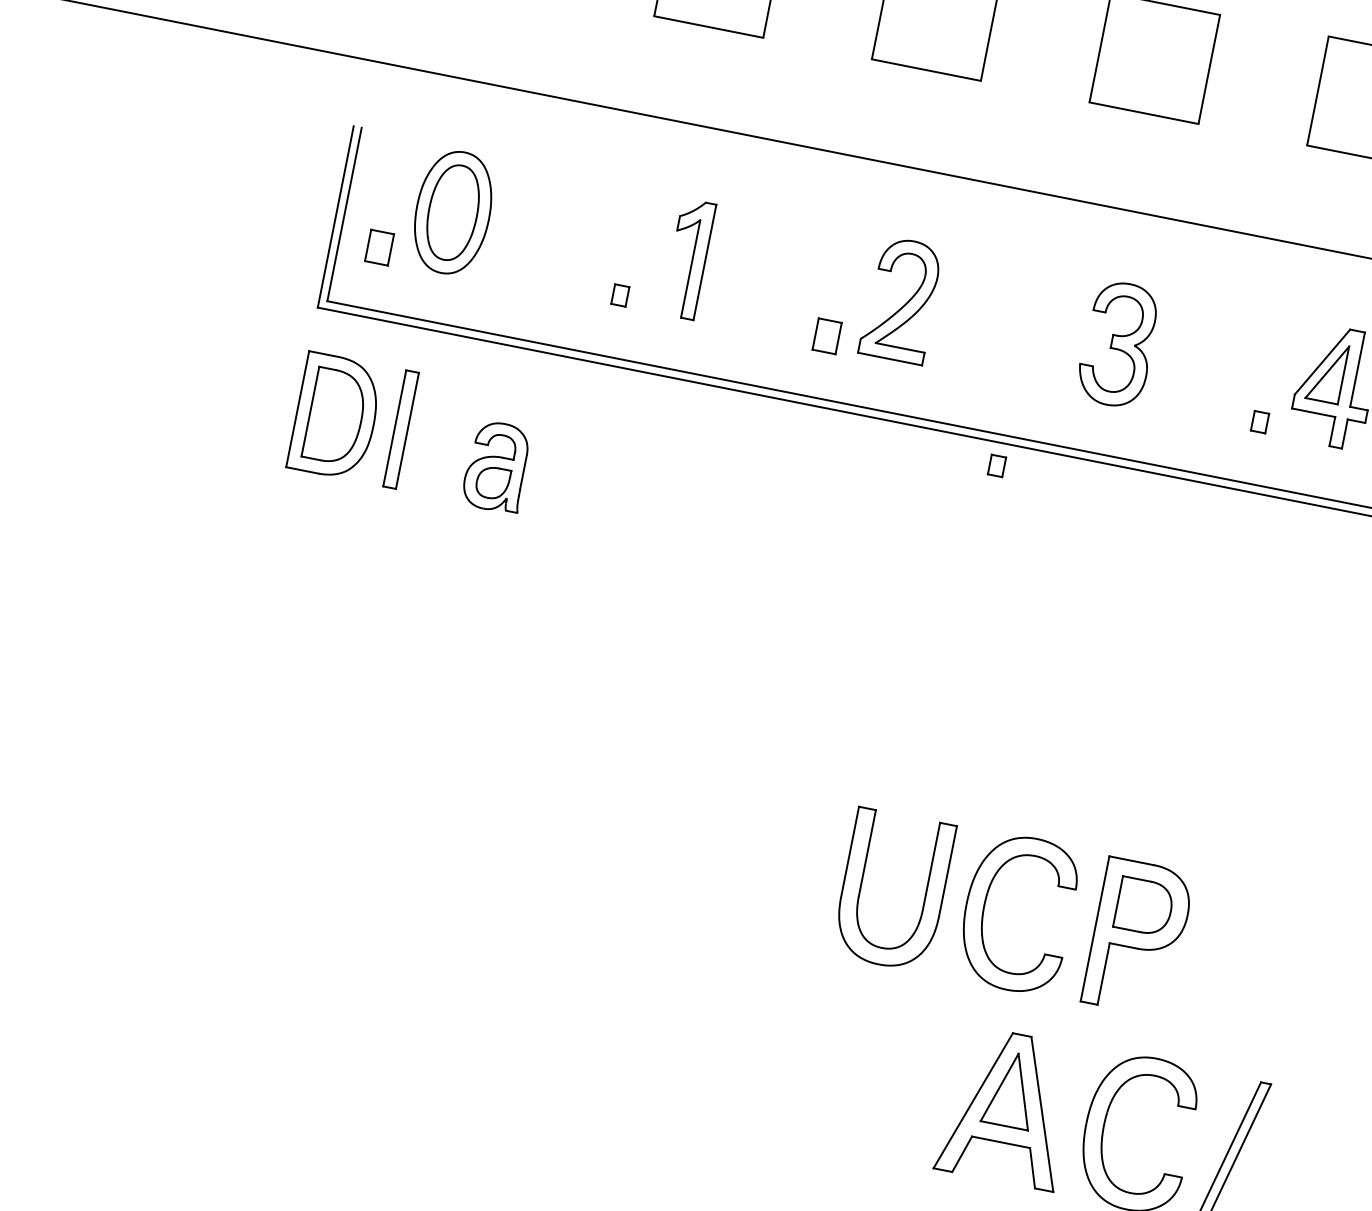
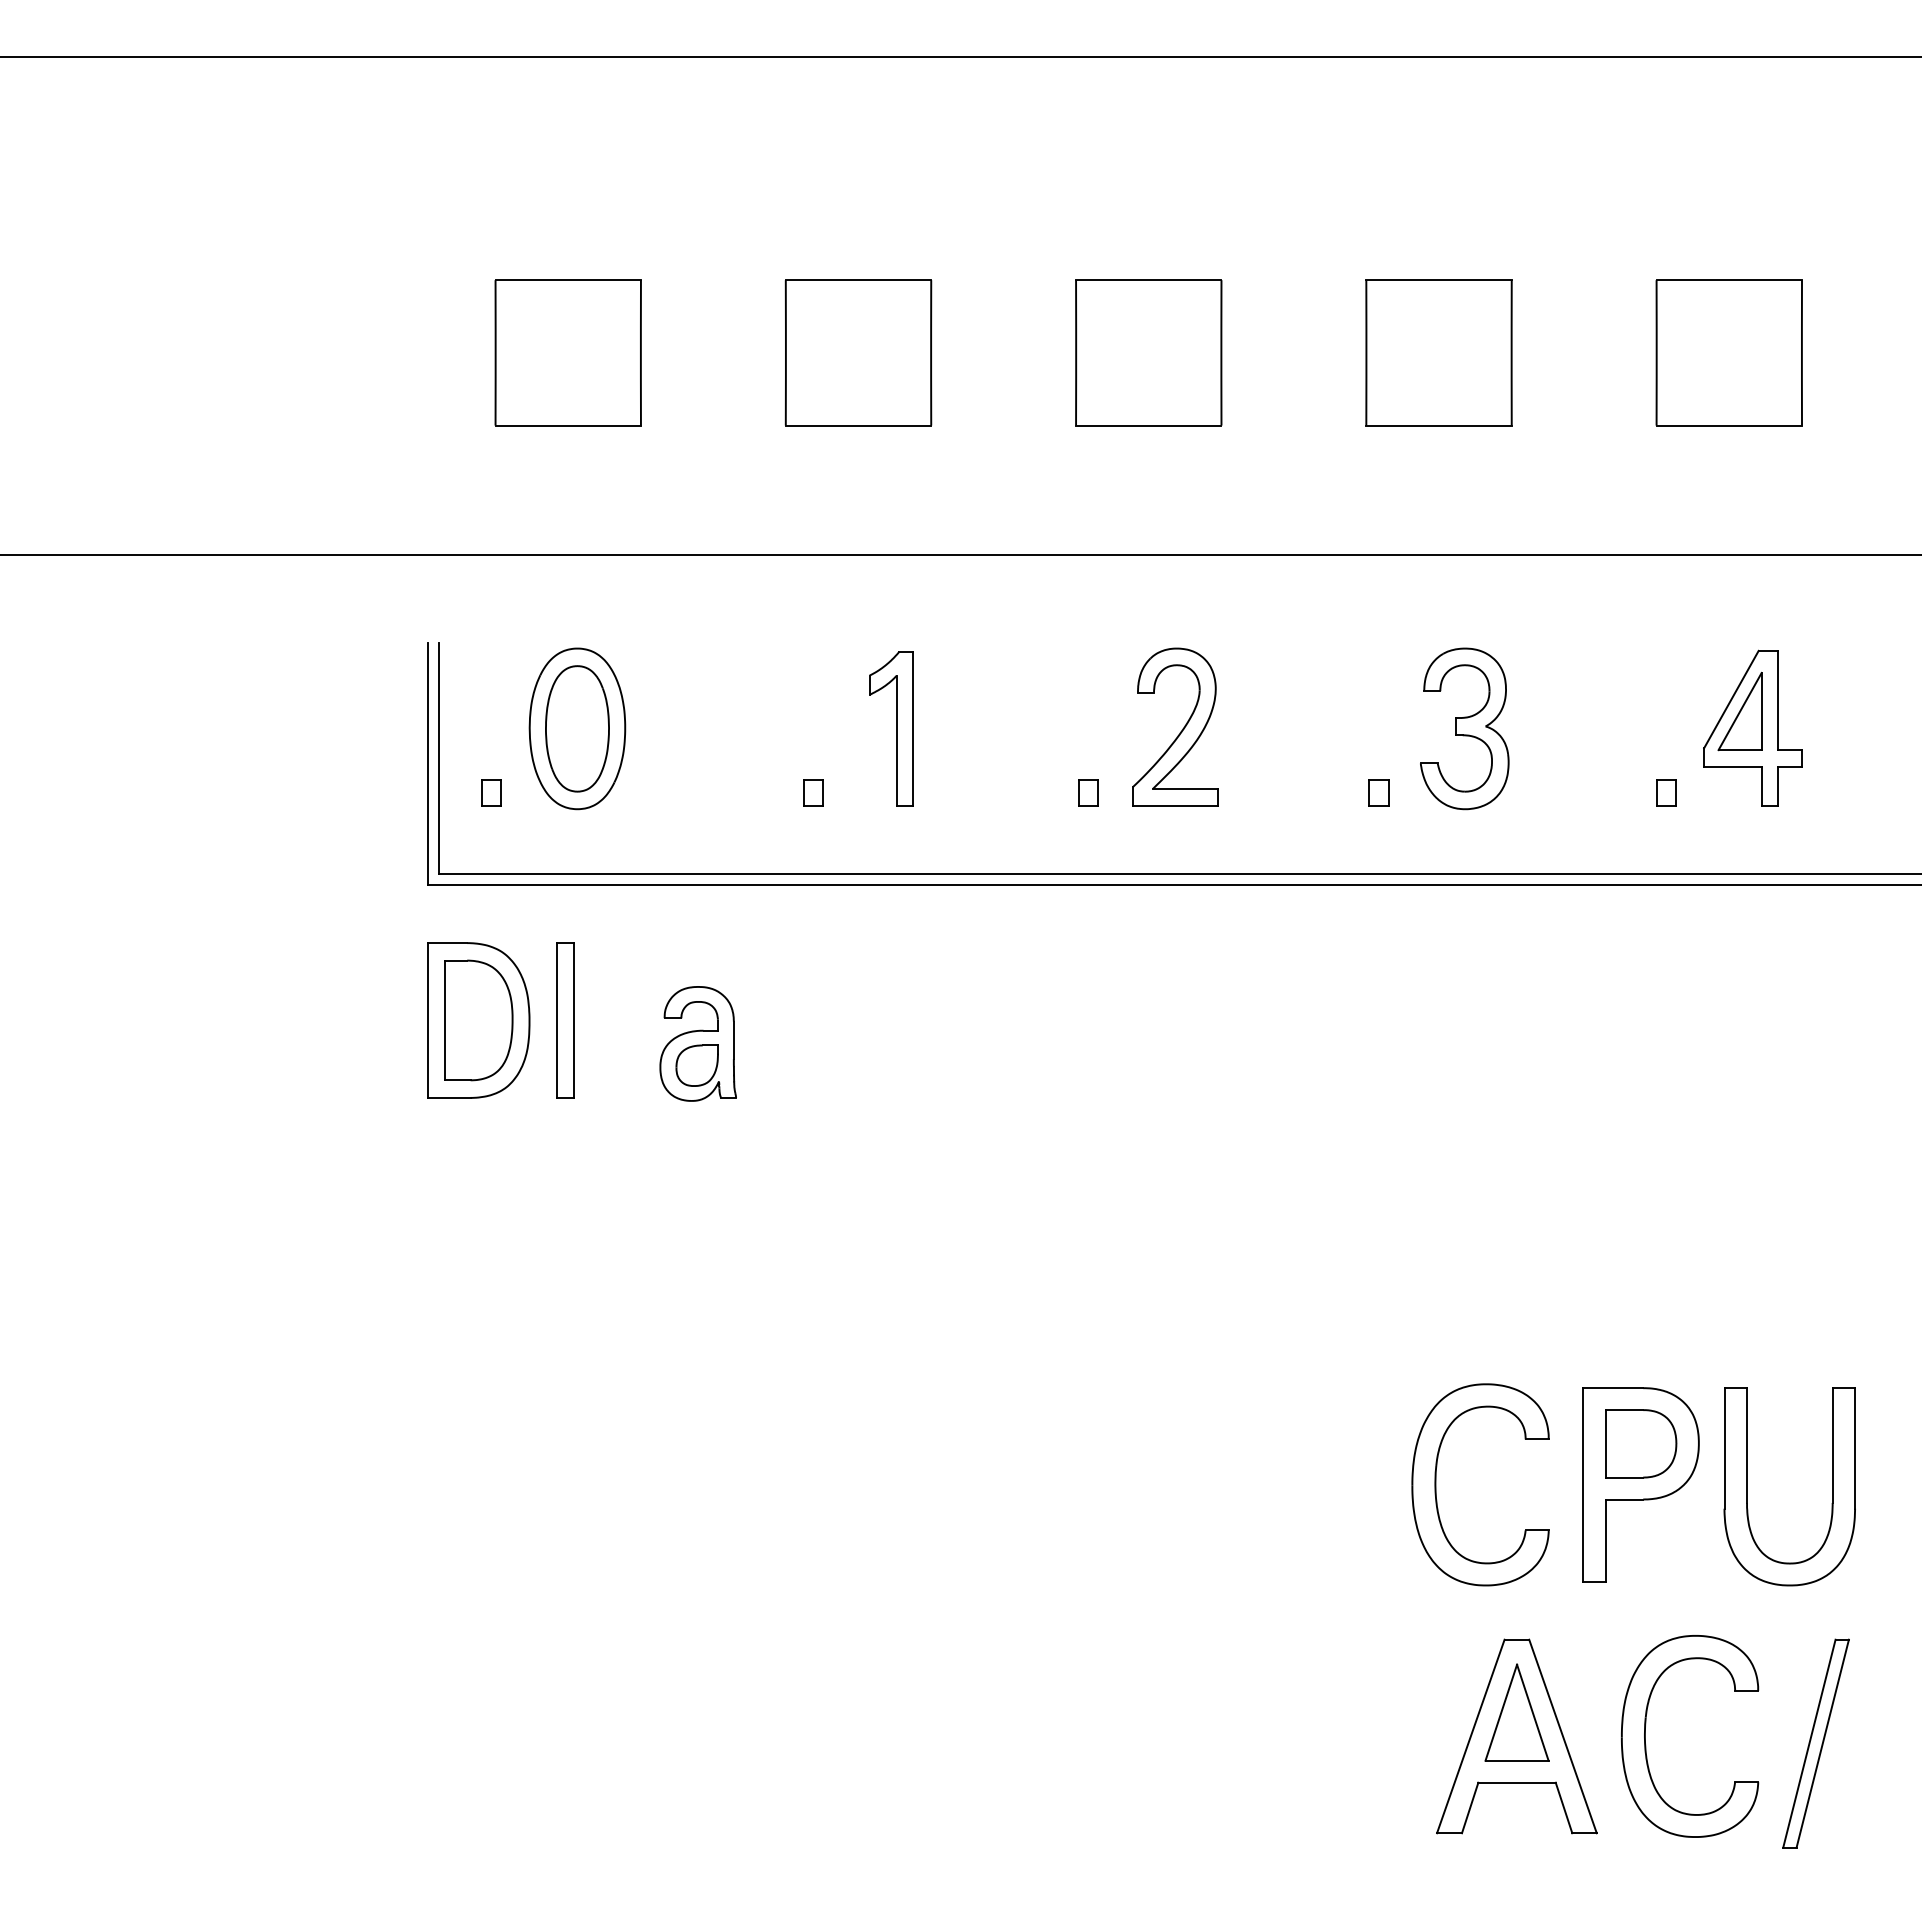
part: (379, 247) -> (491, 792), size x0.62
part: (826, 336) -> (1088, 792), size x0.62
part: (996, 465) -> (1378, 792), moved
part: (861, 883) -> (1747, 1486), moved

